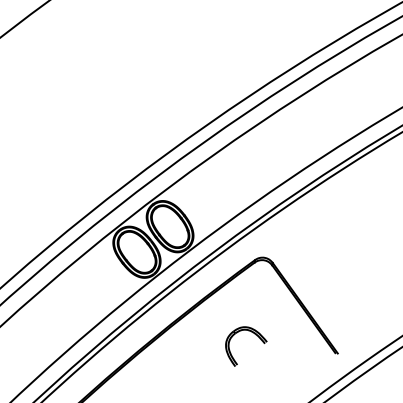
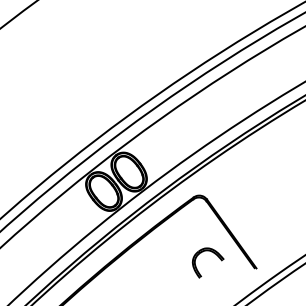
part: (255, 335) -> (215, 254), moved

